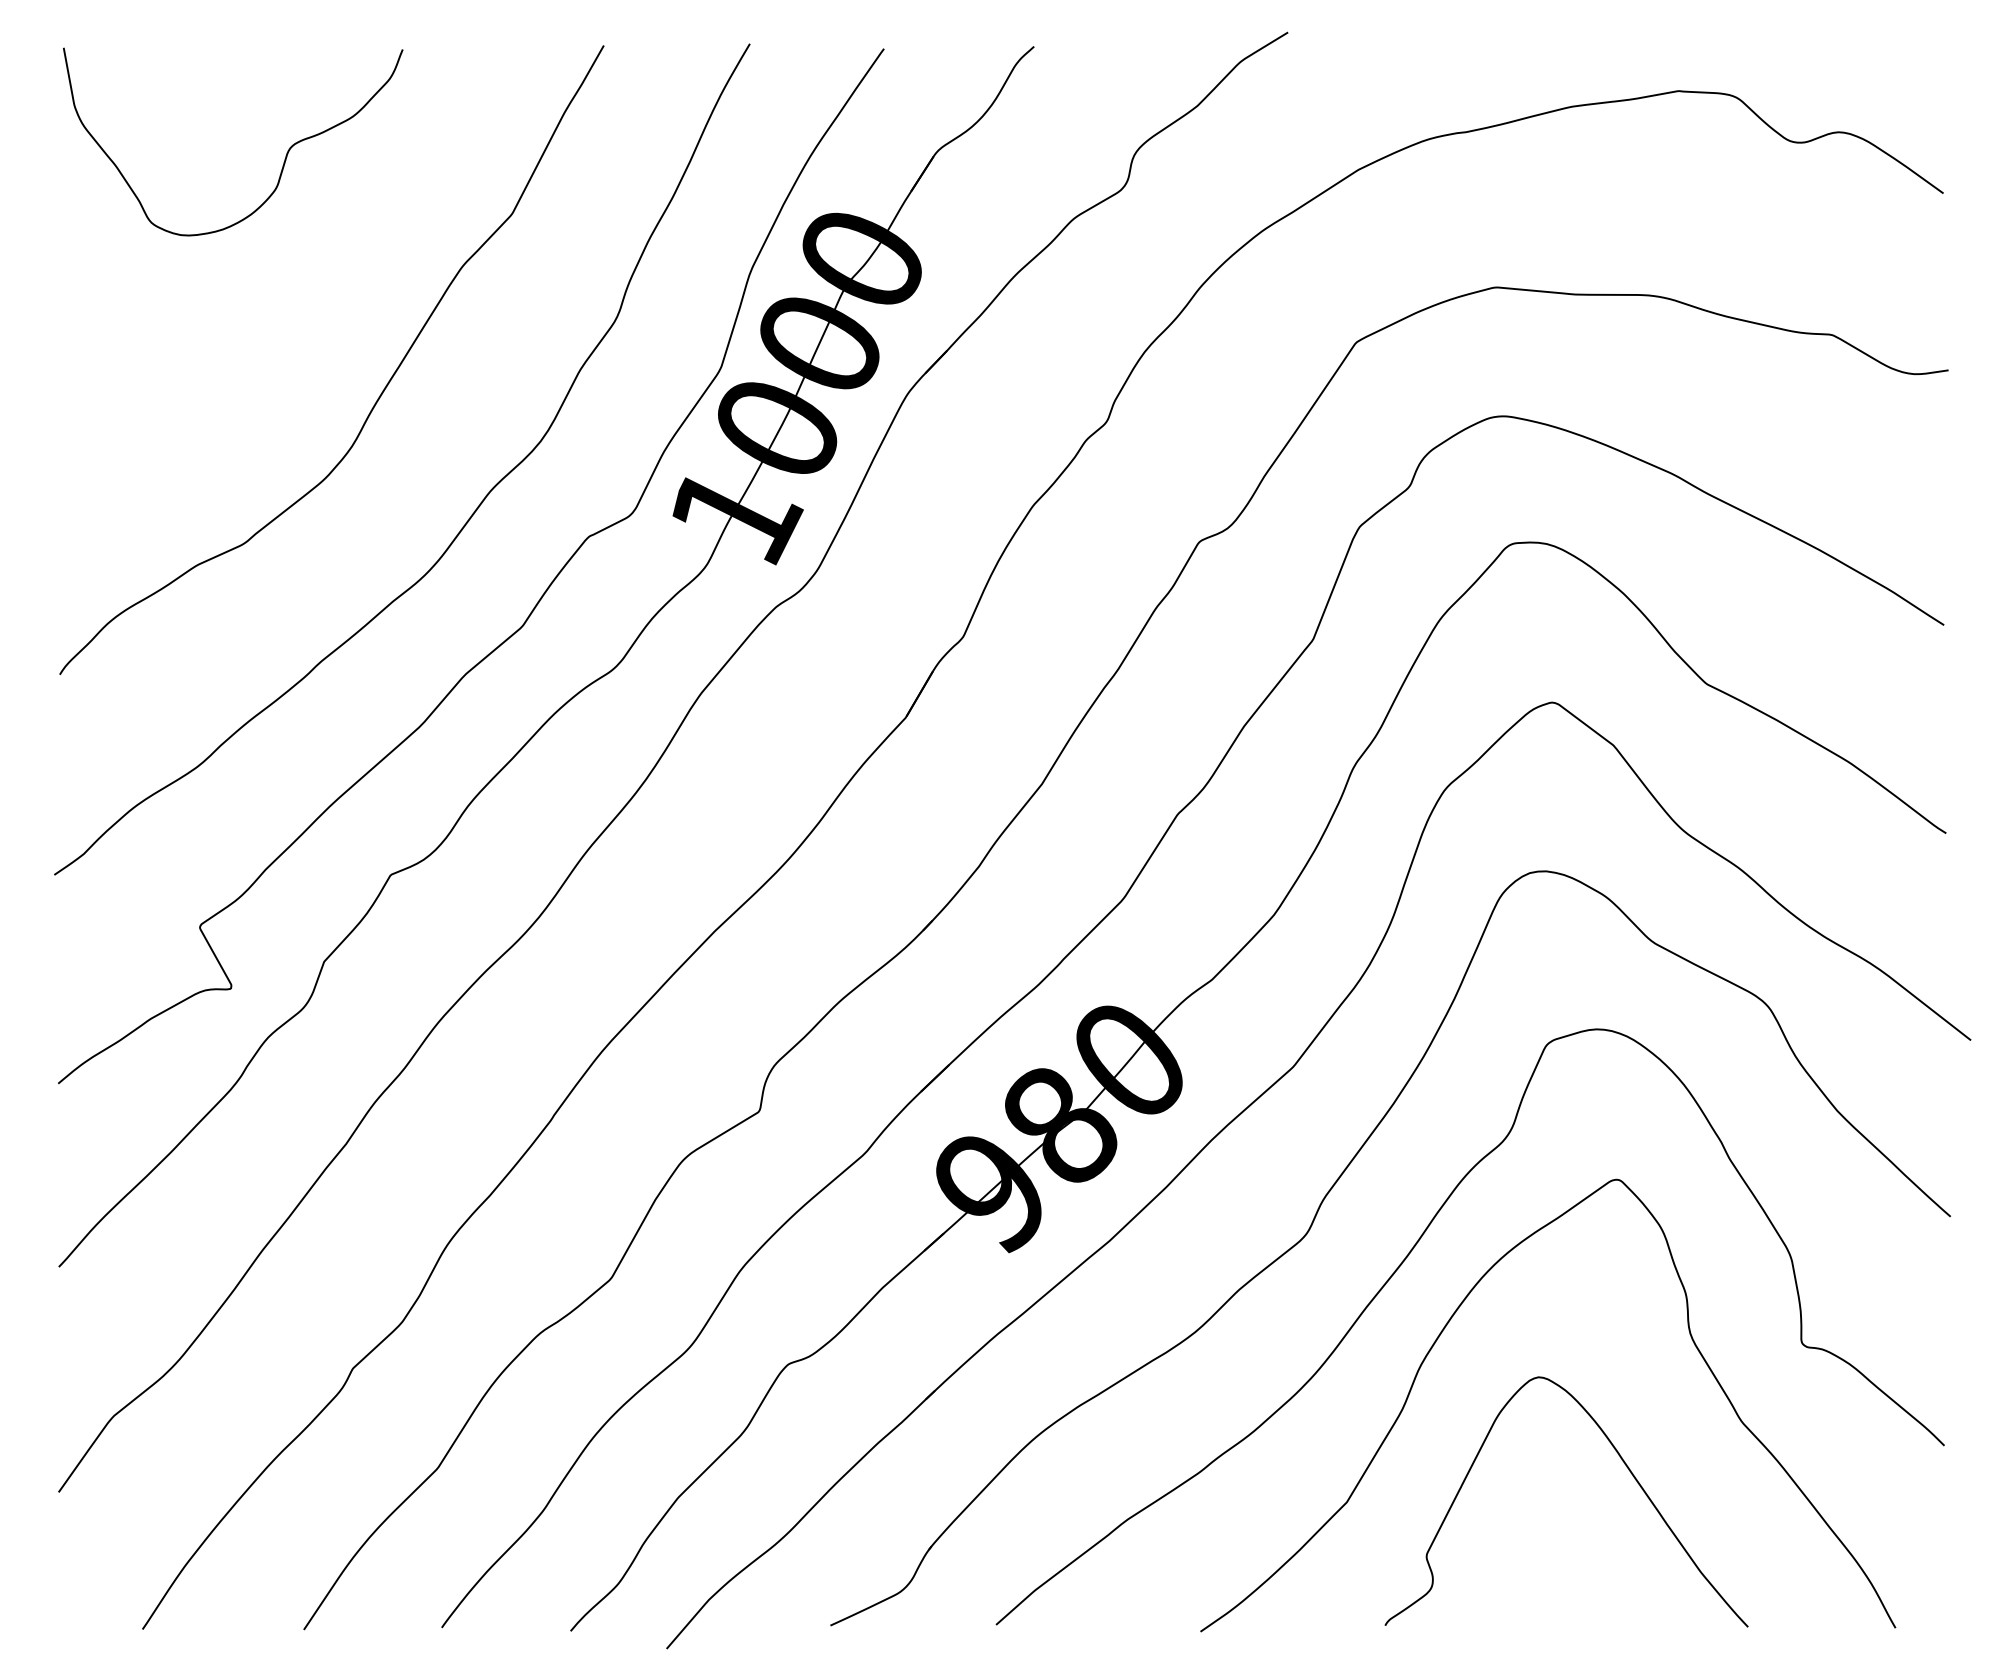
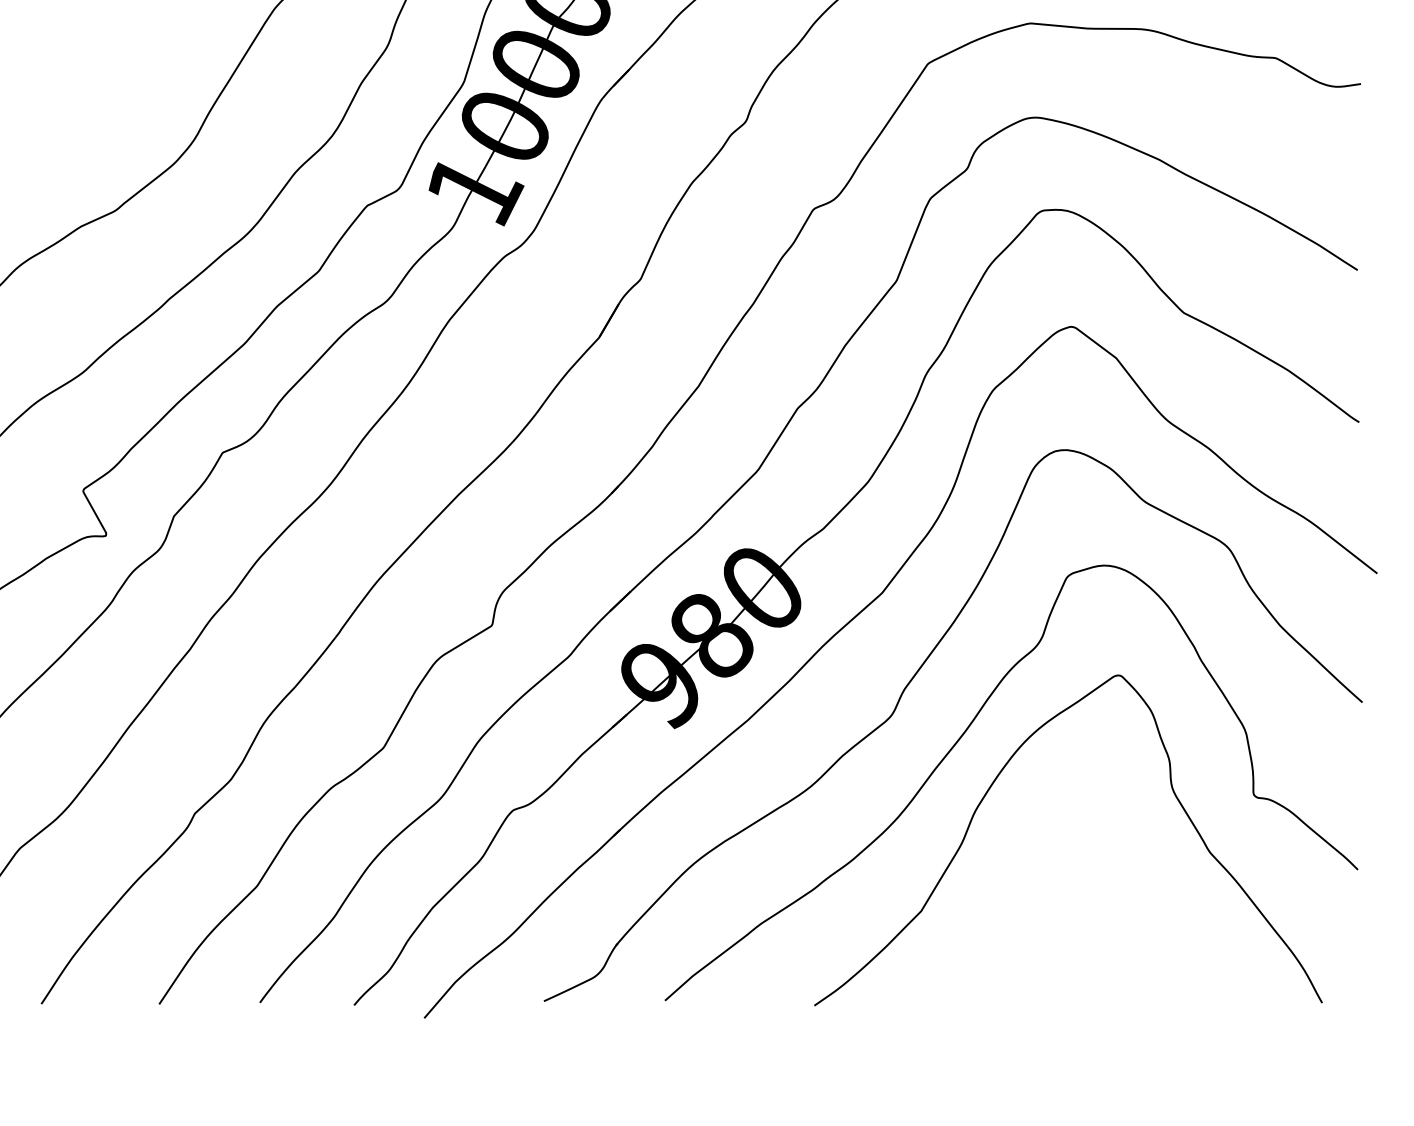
curve: (1624, 1464) -> (1124, 883), removed

